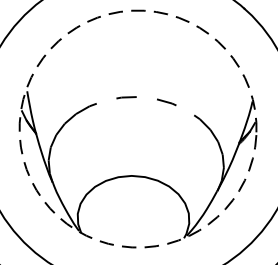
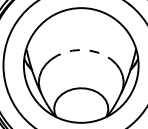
circle: (136, 129) -> (80, 65), dashed -> solid

